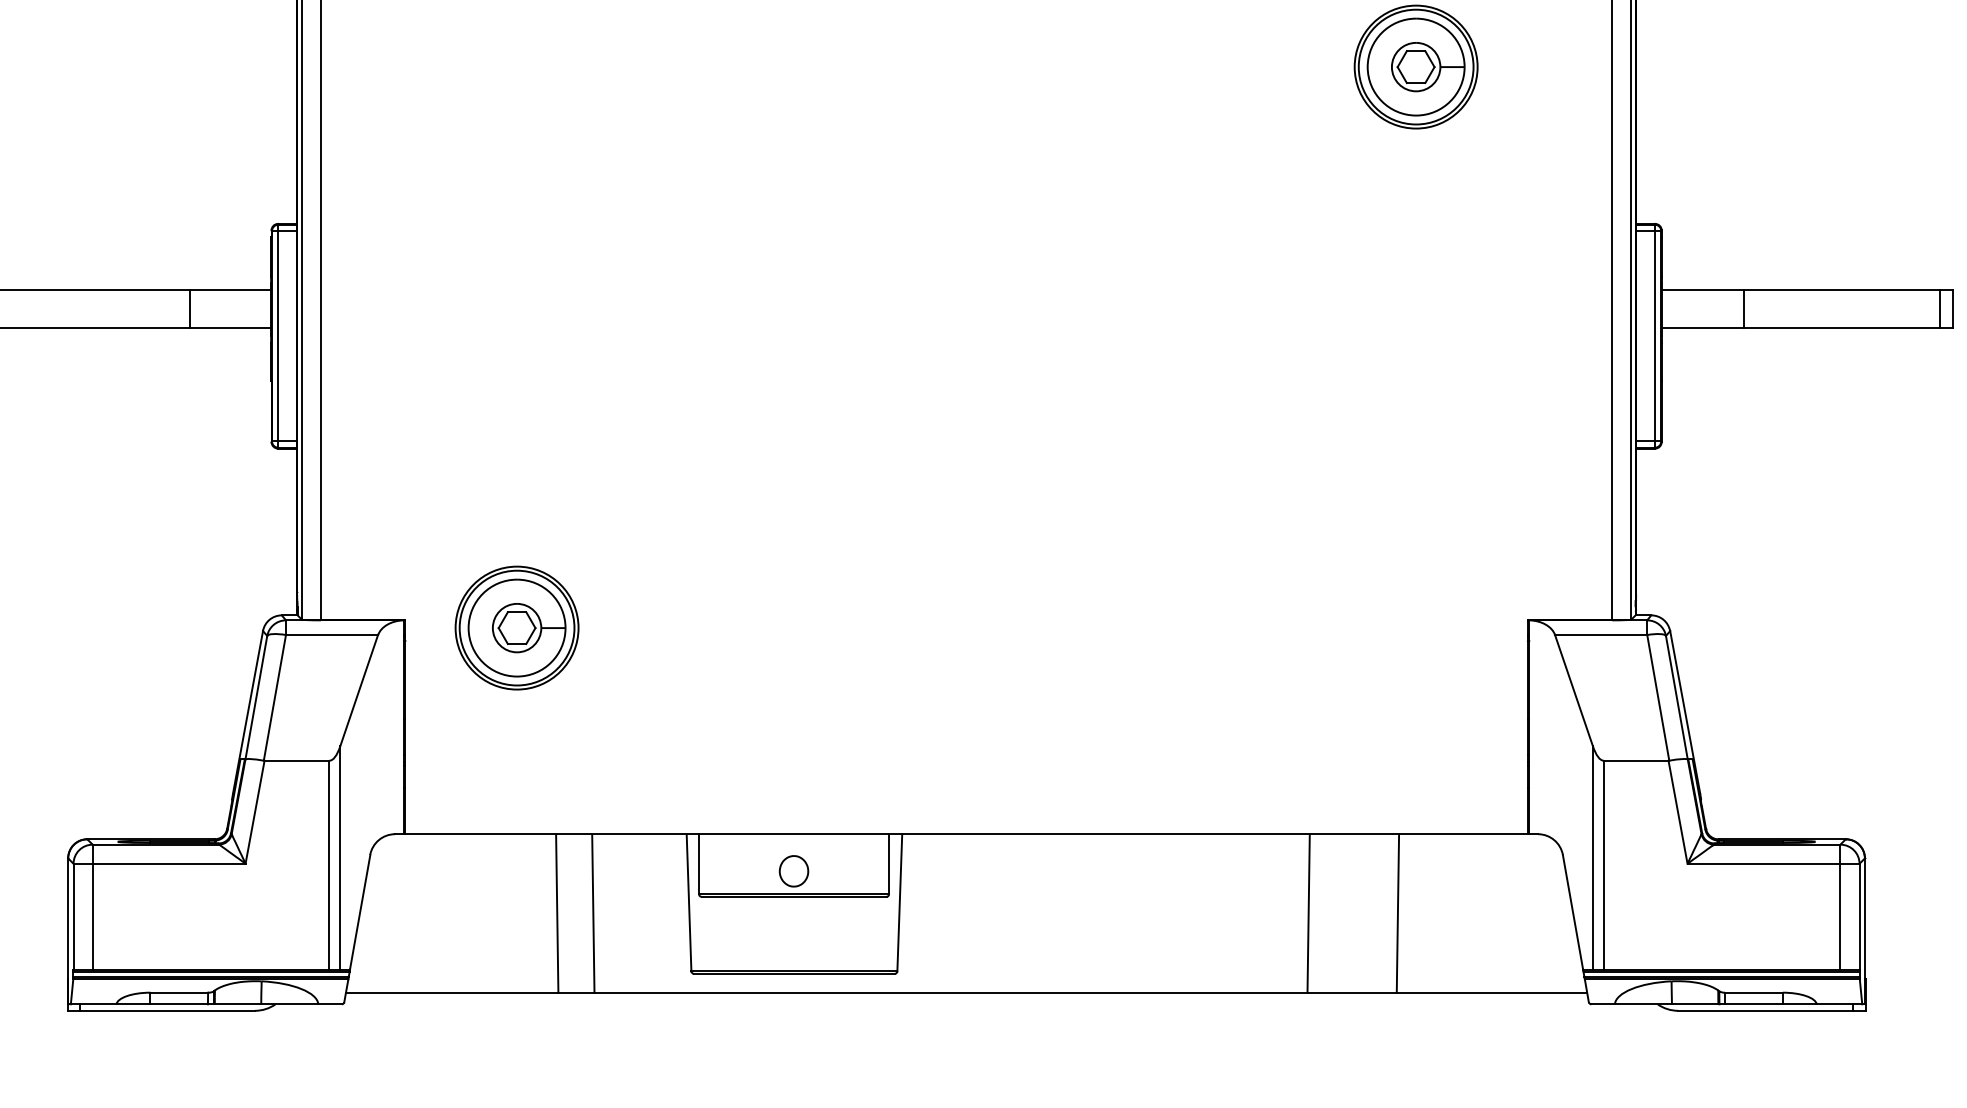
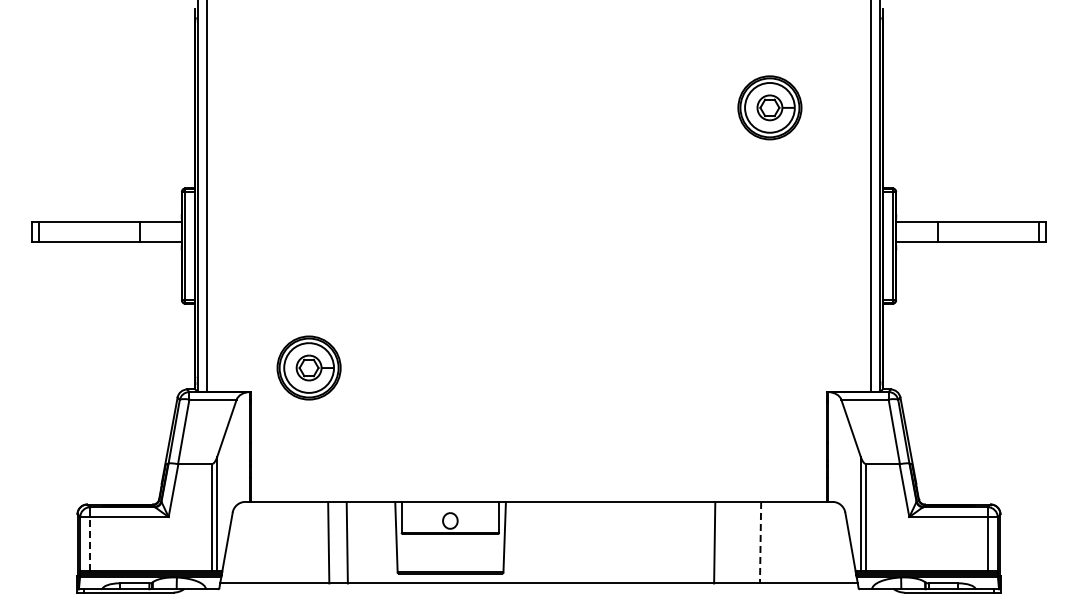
part: (515, 627) -> (308, 367), moved
line: (1397, 913) -> (760, 542), solid -> dashed
line: (93, 915) -> (90, 543), solid -> dashed

